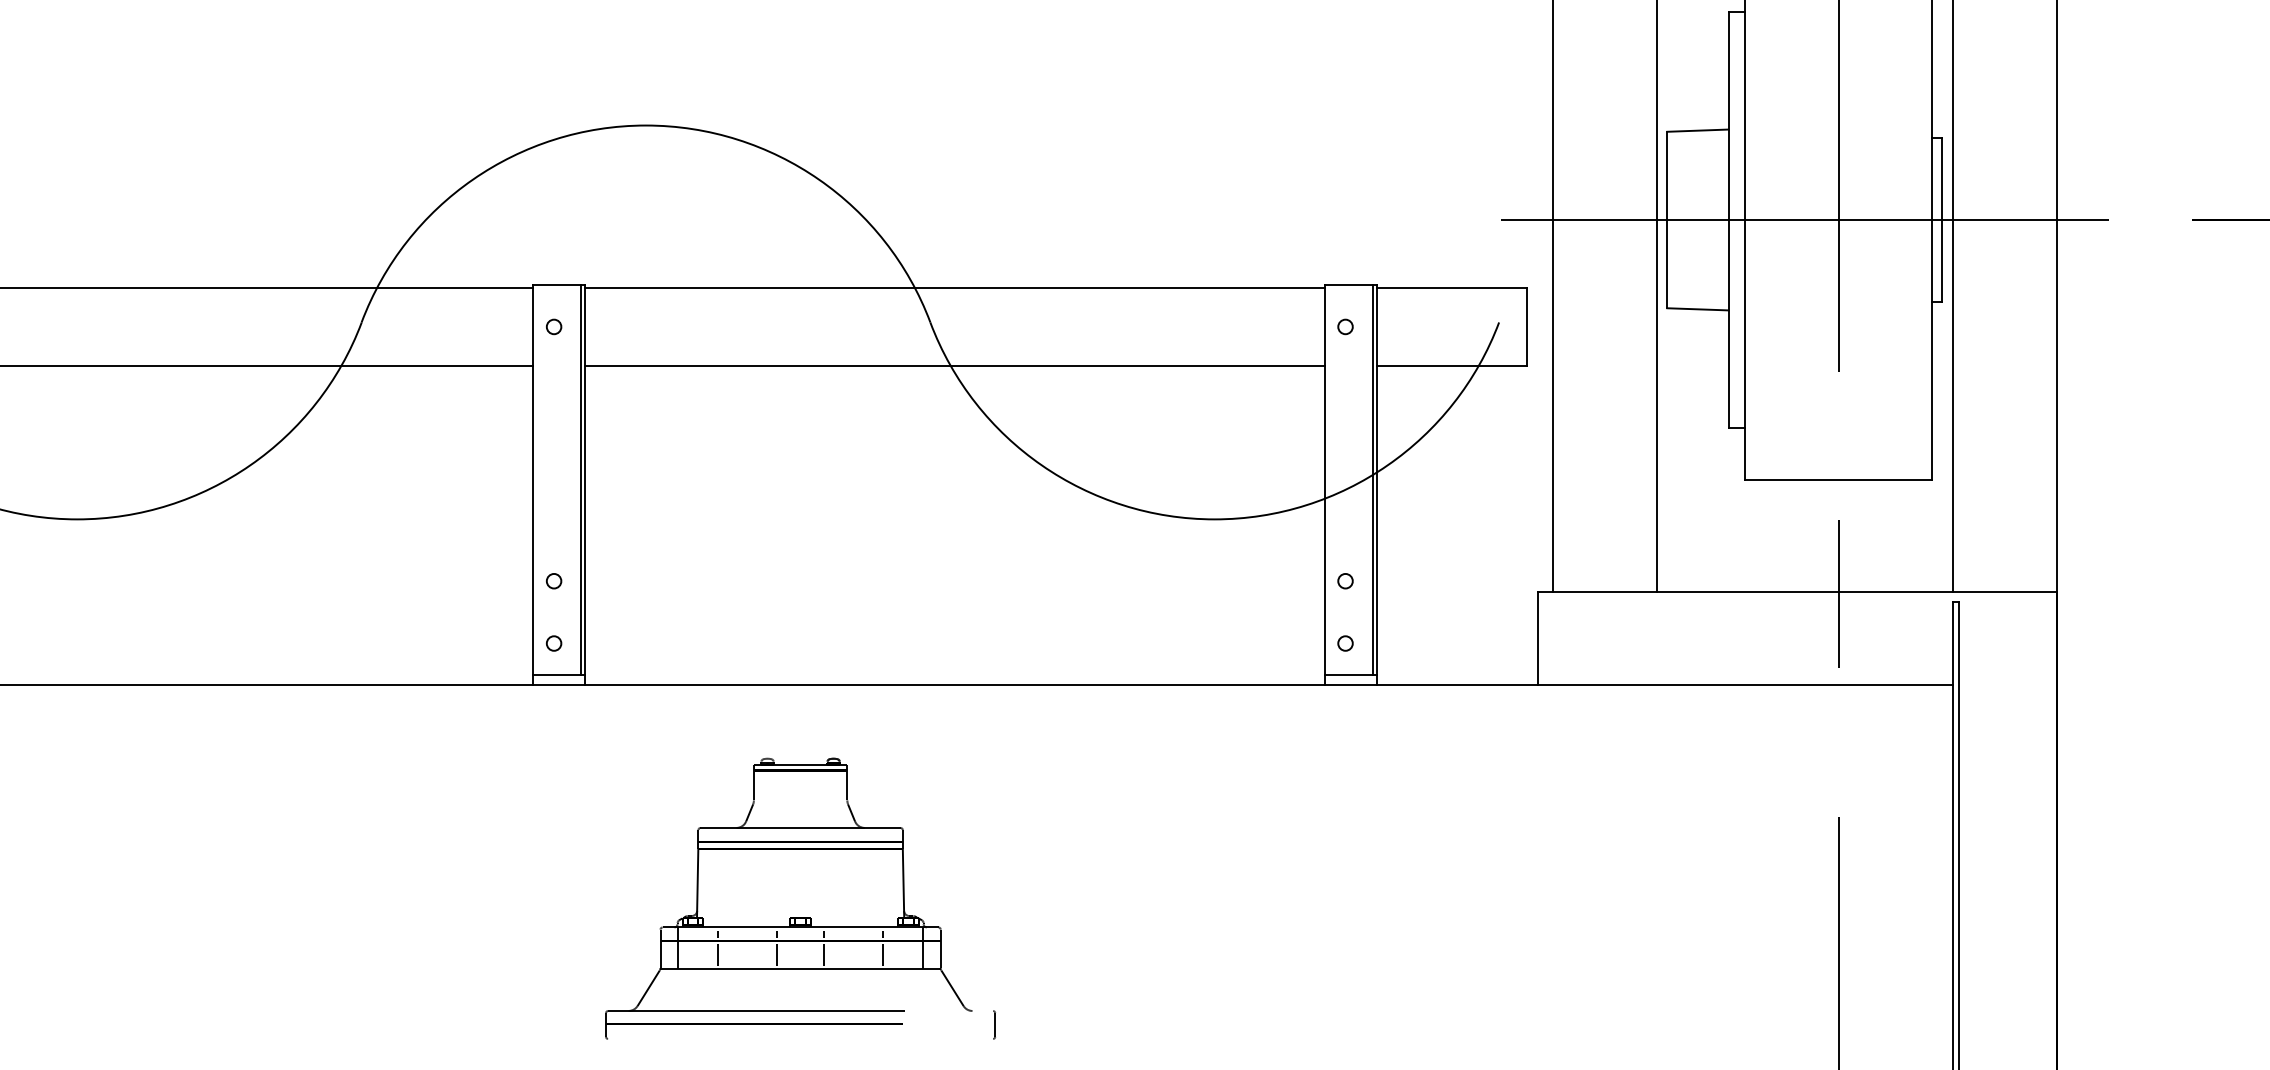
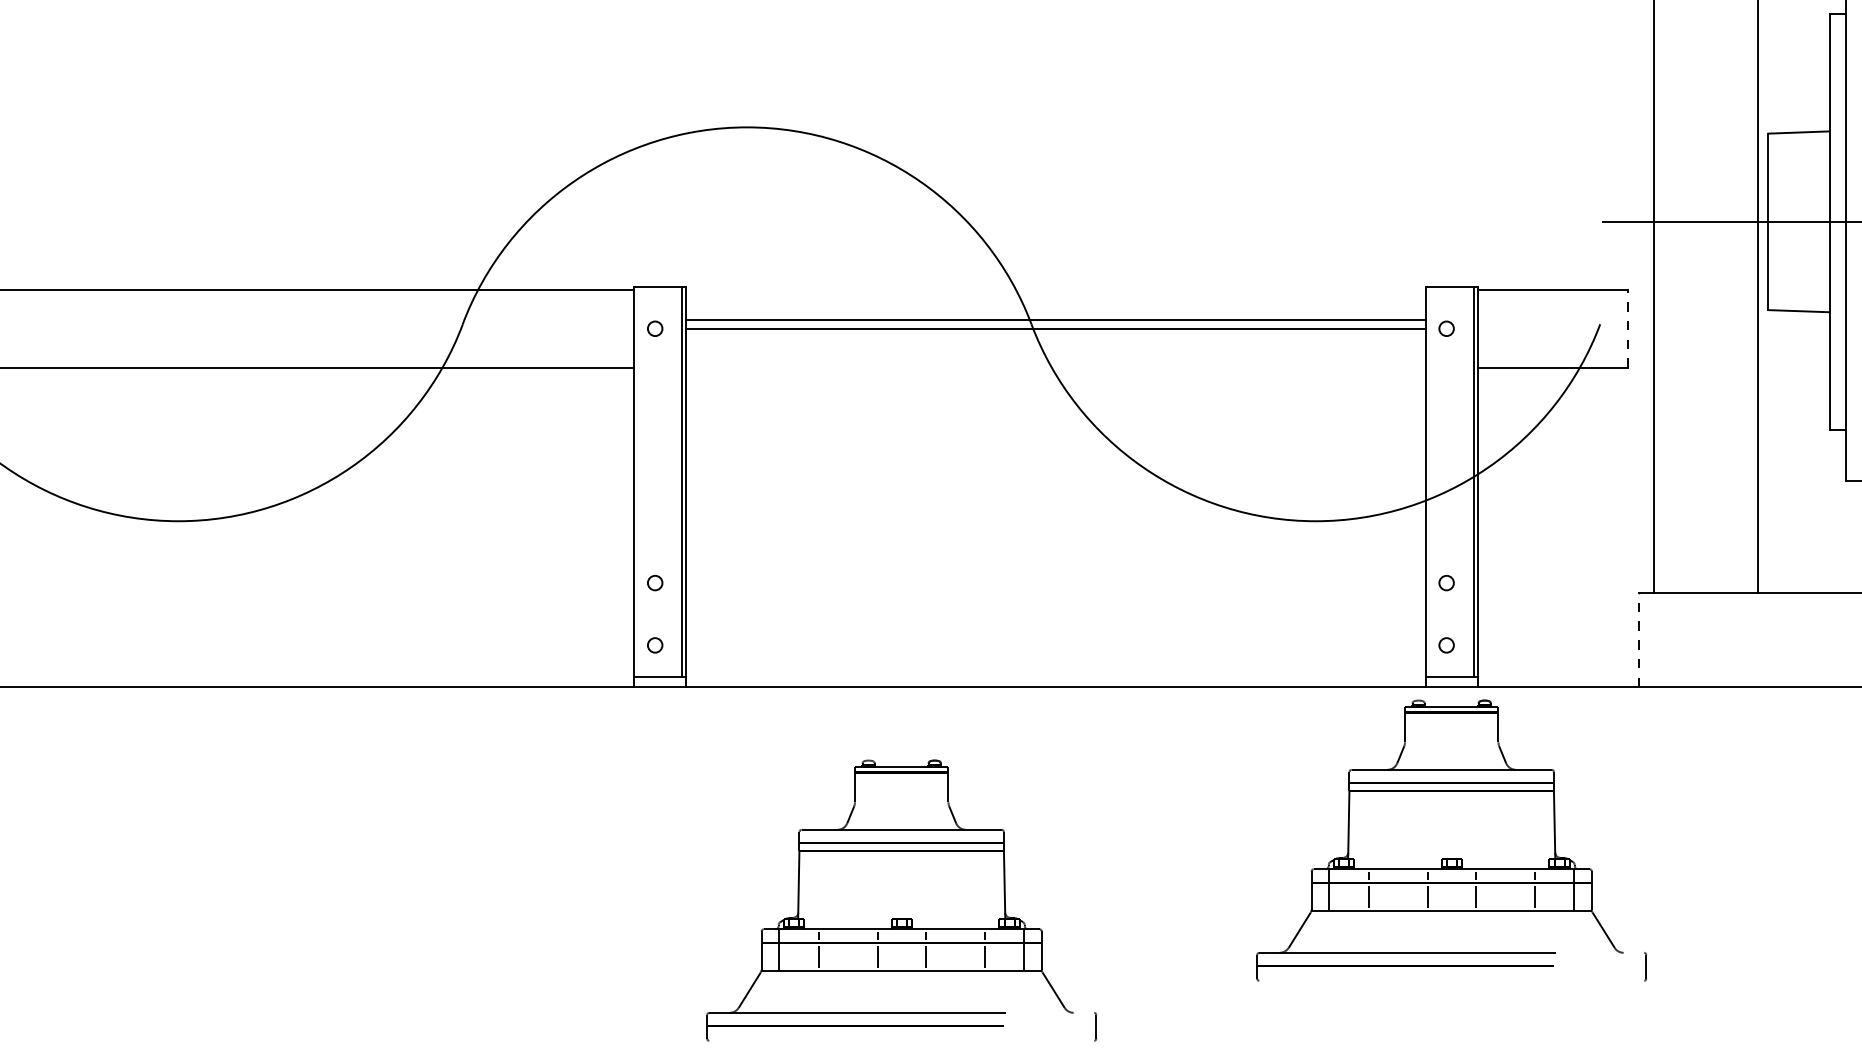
line: (954, 287) -> (1055, 328), moved
line: (1527, 326) -> (1628, 328), solid -> dashed
line: (954, 365) -> (1055, 319), moved
line: (1537, 638) -> (1638, 640), solid -> dashed
part: (1350, 838) -> (1451, 840), added

